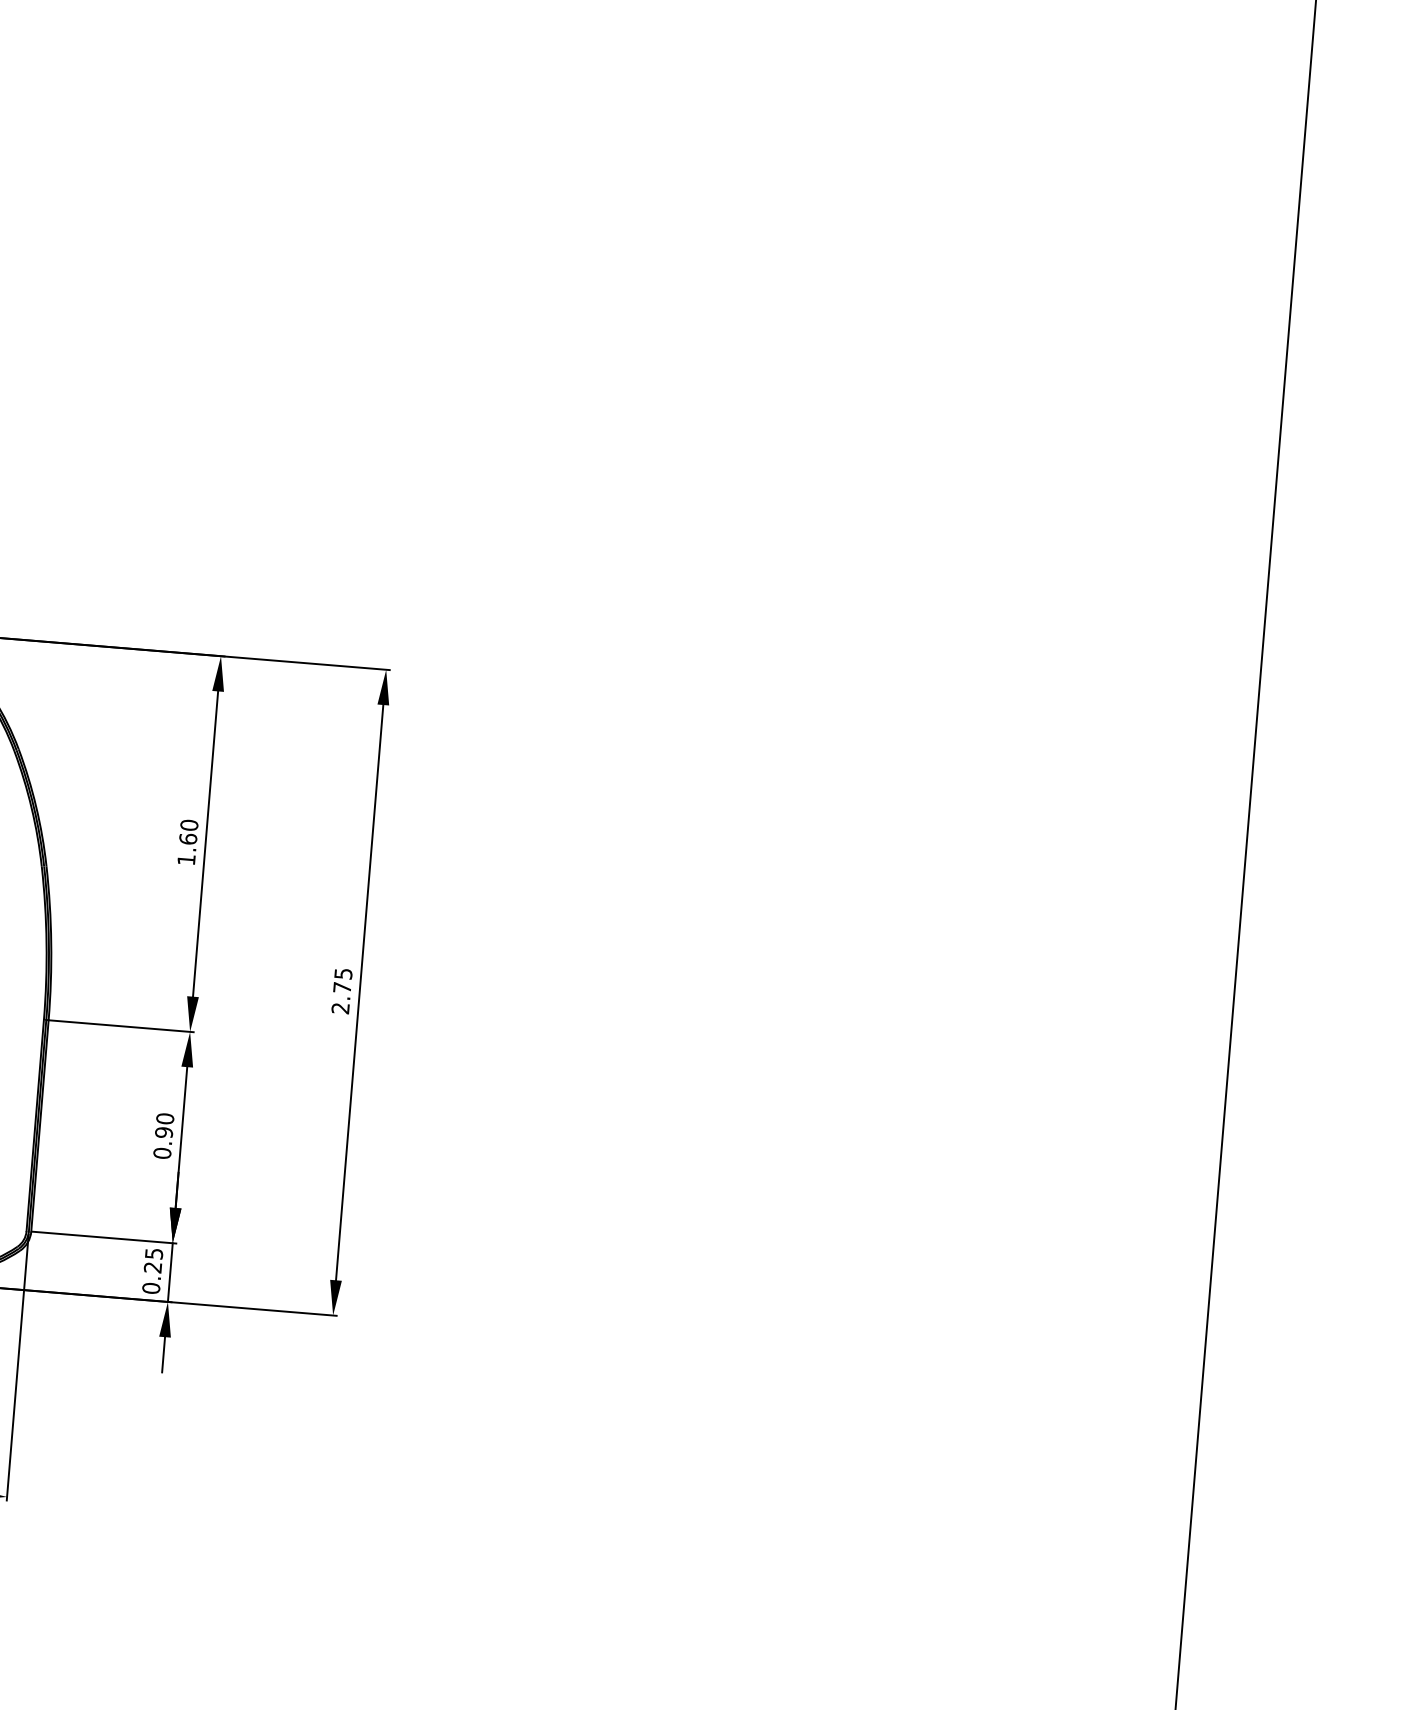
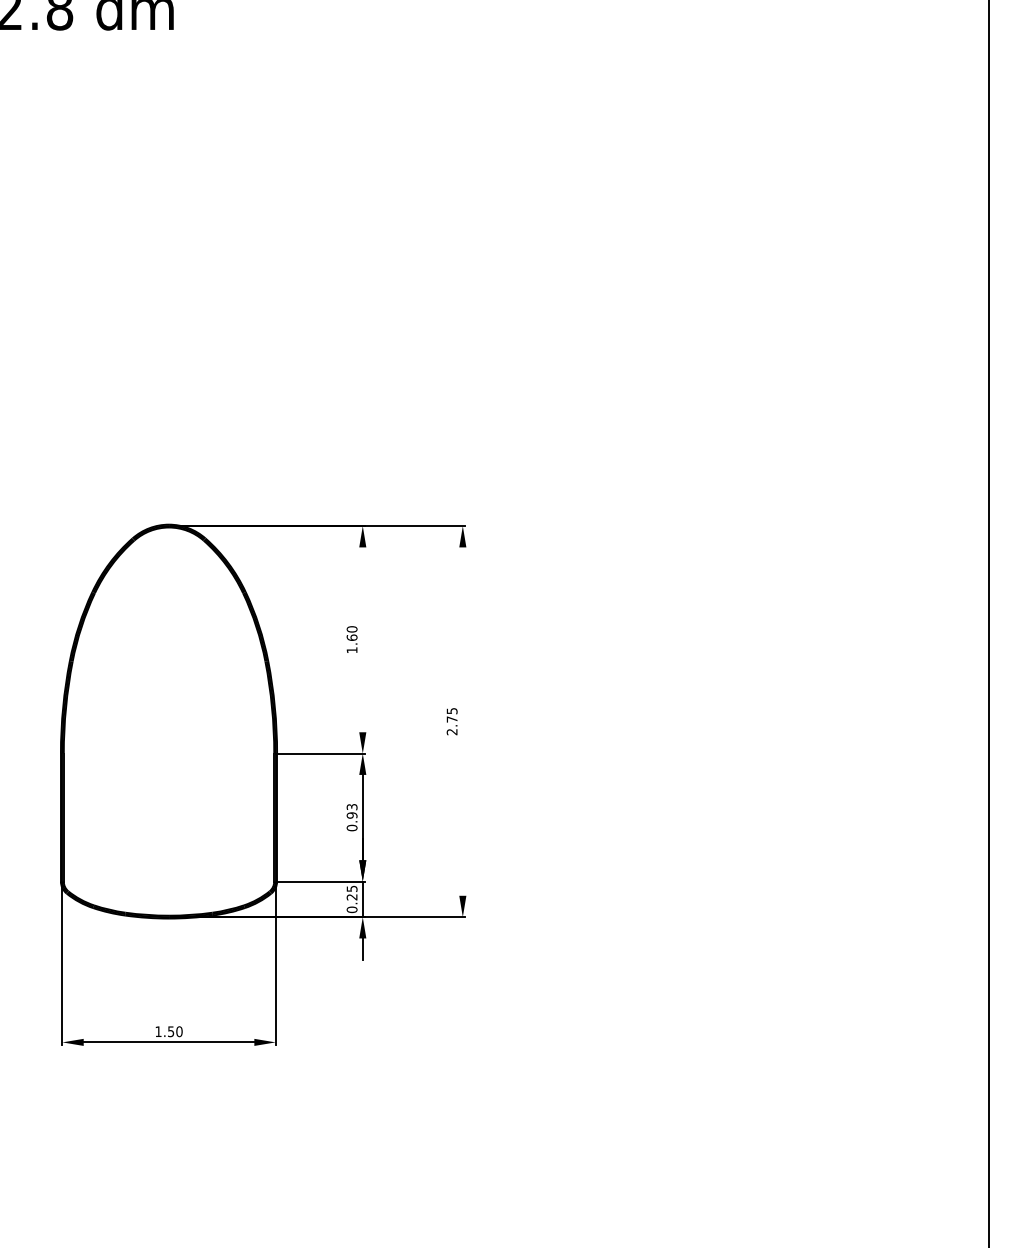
line: (205, 843) -> (362, 639), removed
line: (359, 992) -> (462, 721), removed
text: (164, 1117) -> (351, 806), 0.90 -> 0.93

